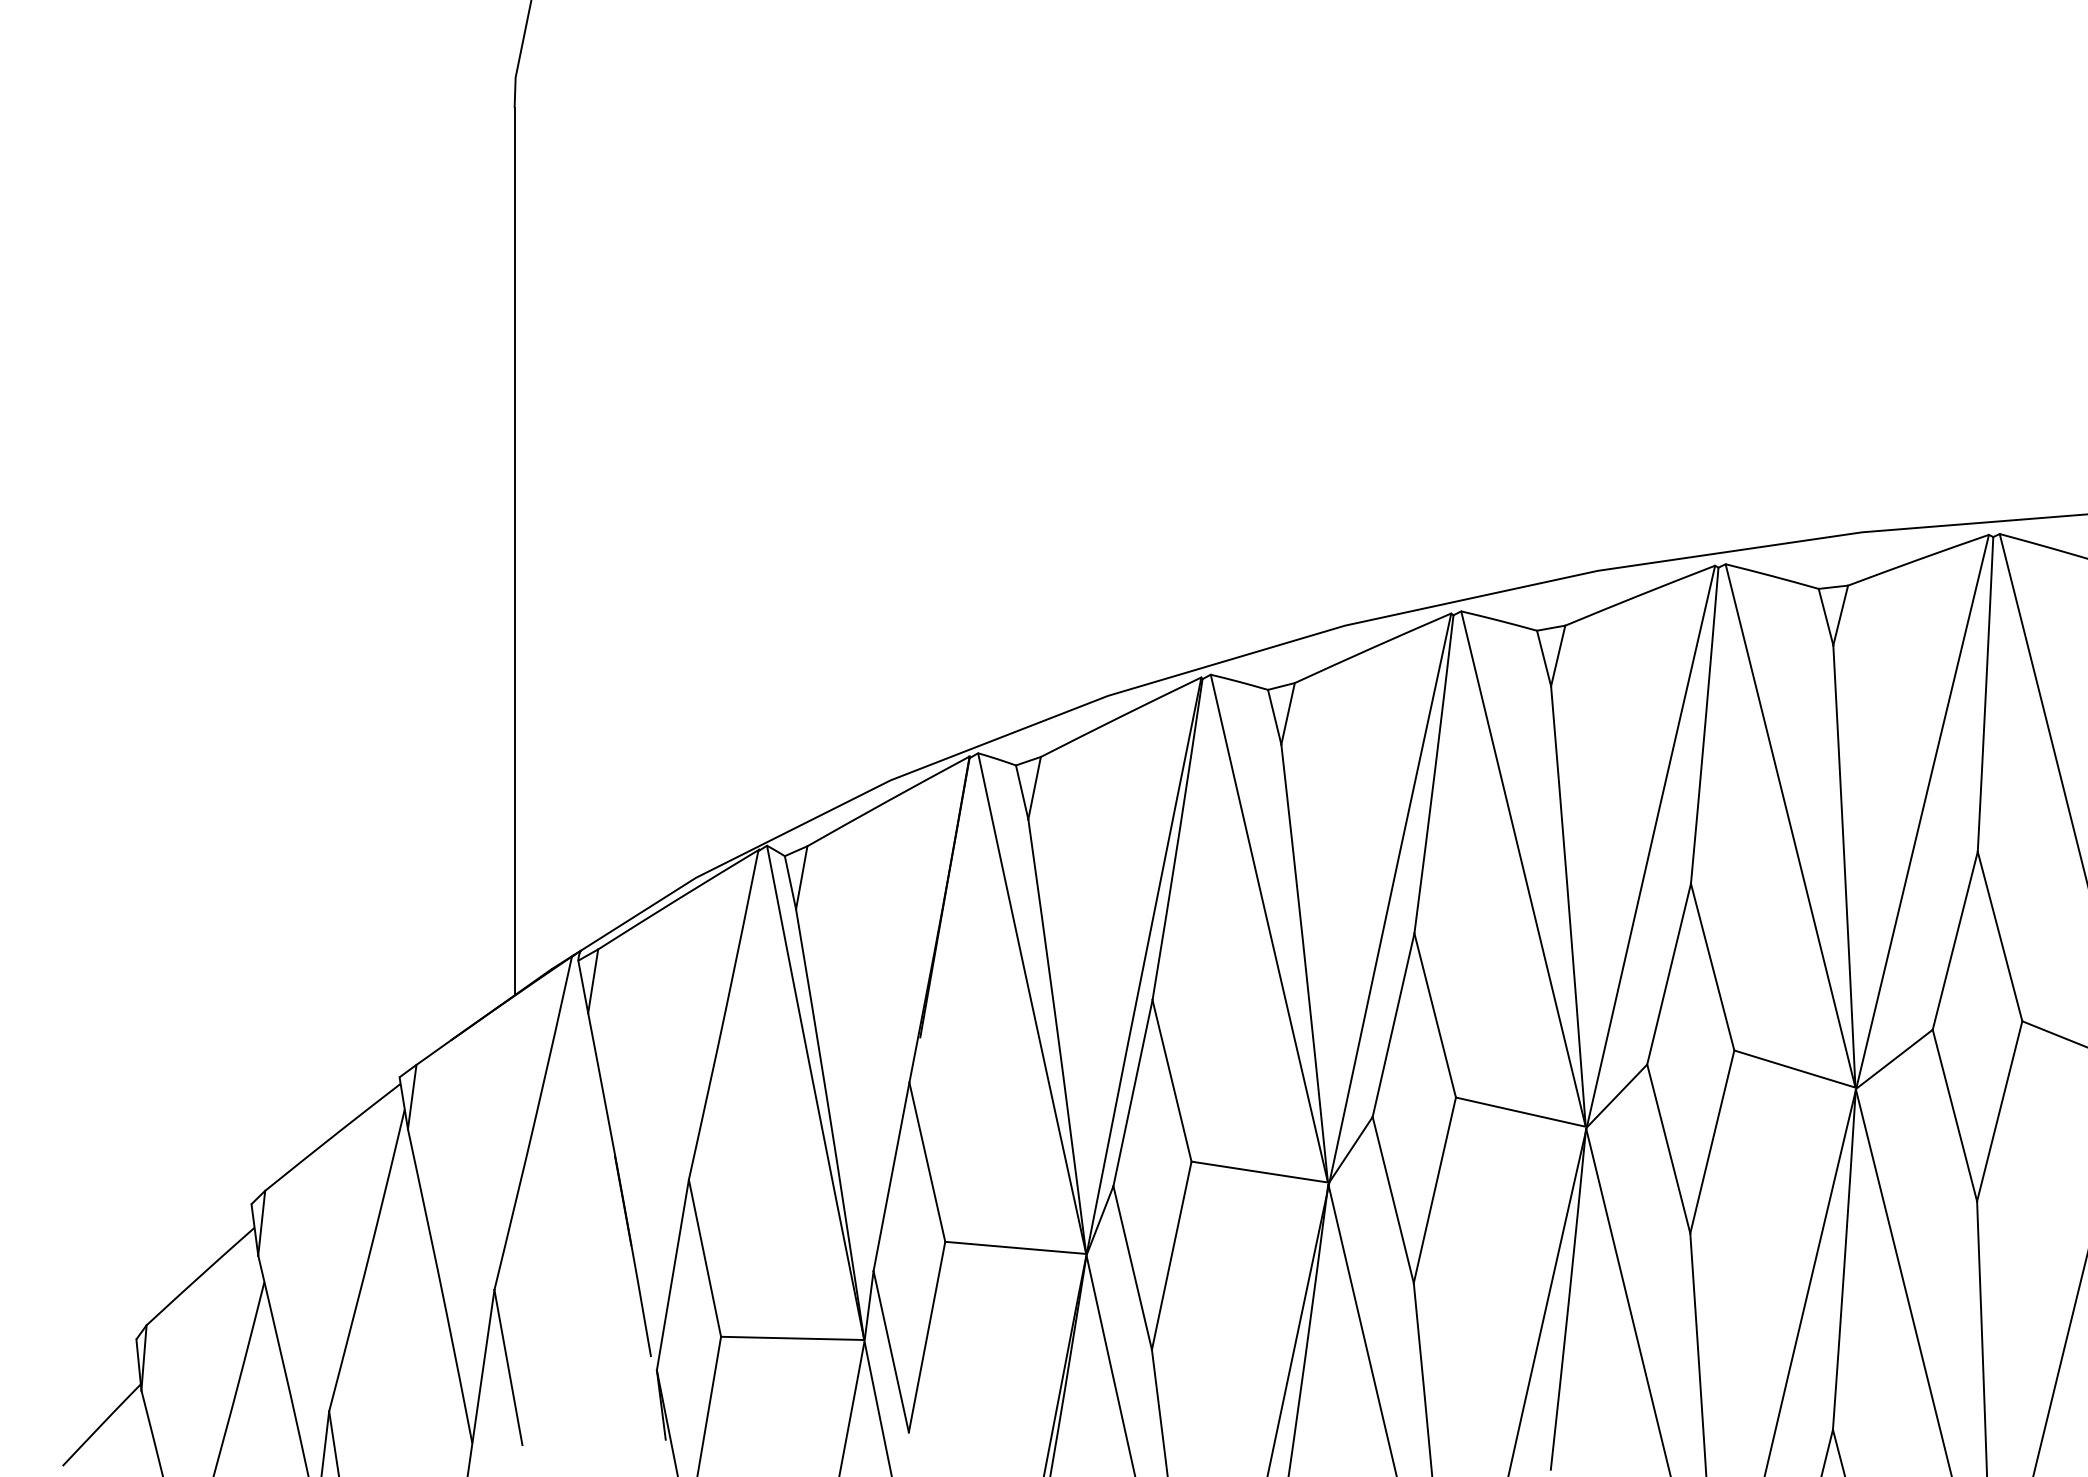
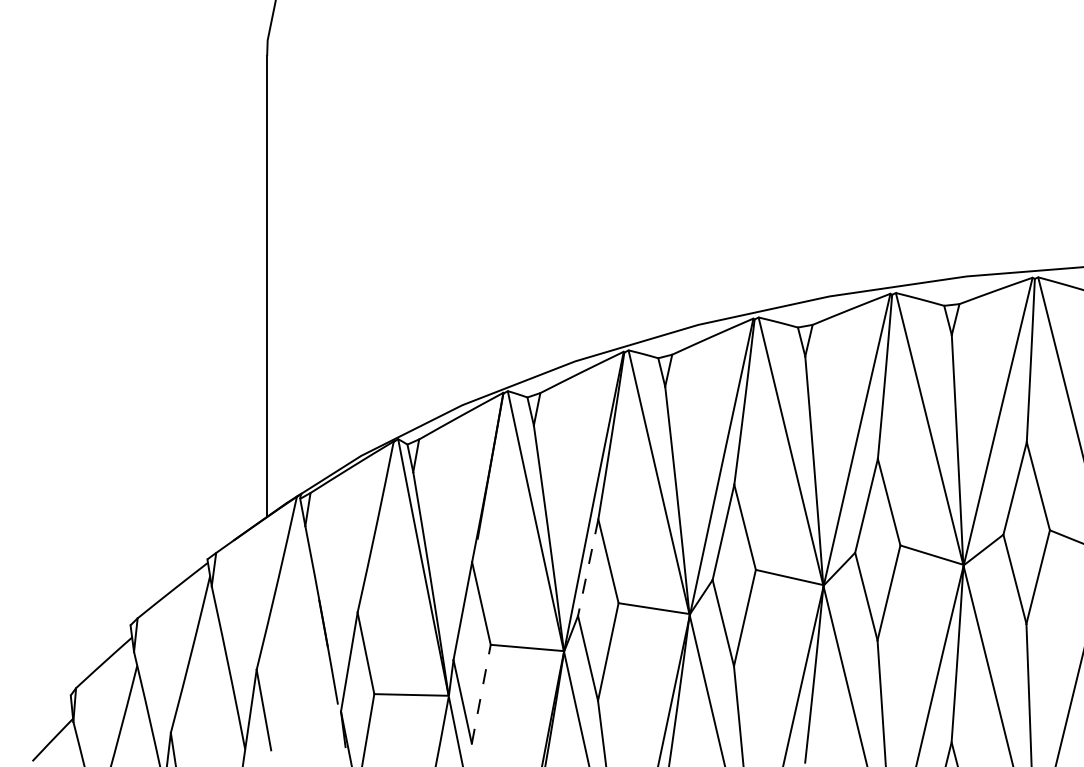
line: (1133, 1094) -> (588, 568), solid -> dashed
line: (927, 1335) -> (481, 693), solid -> dashed

